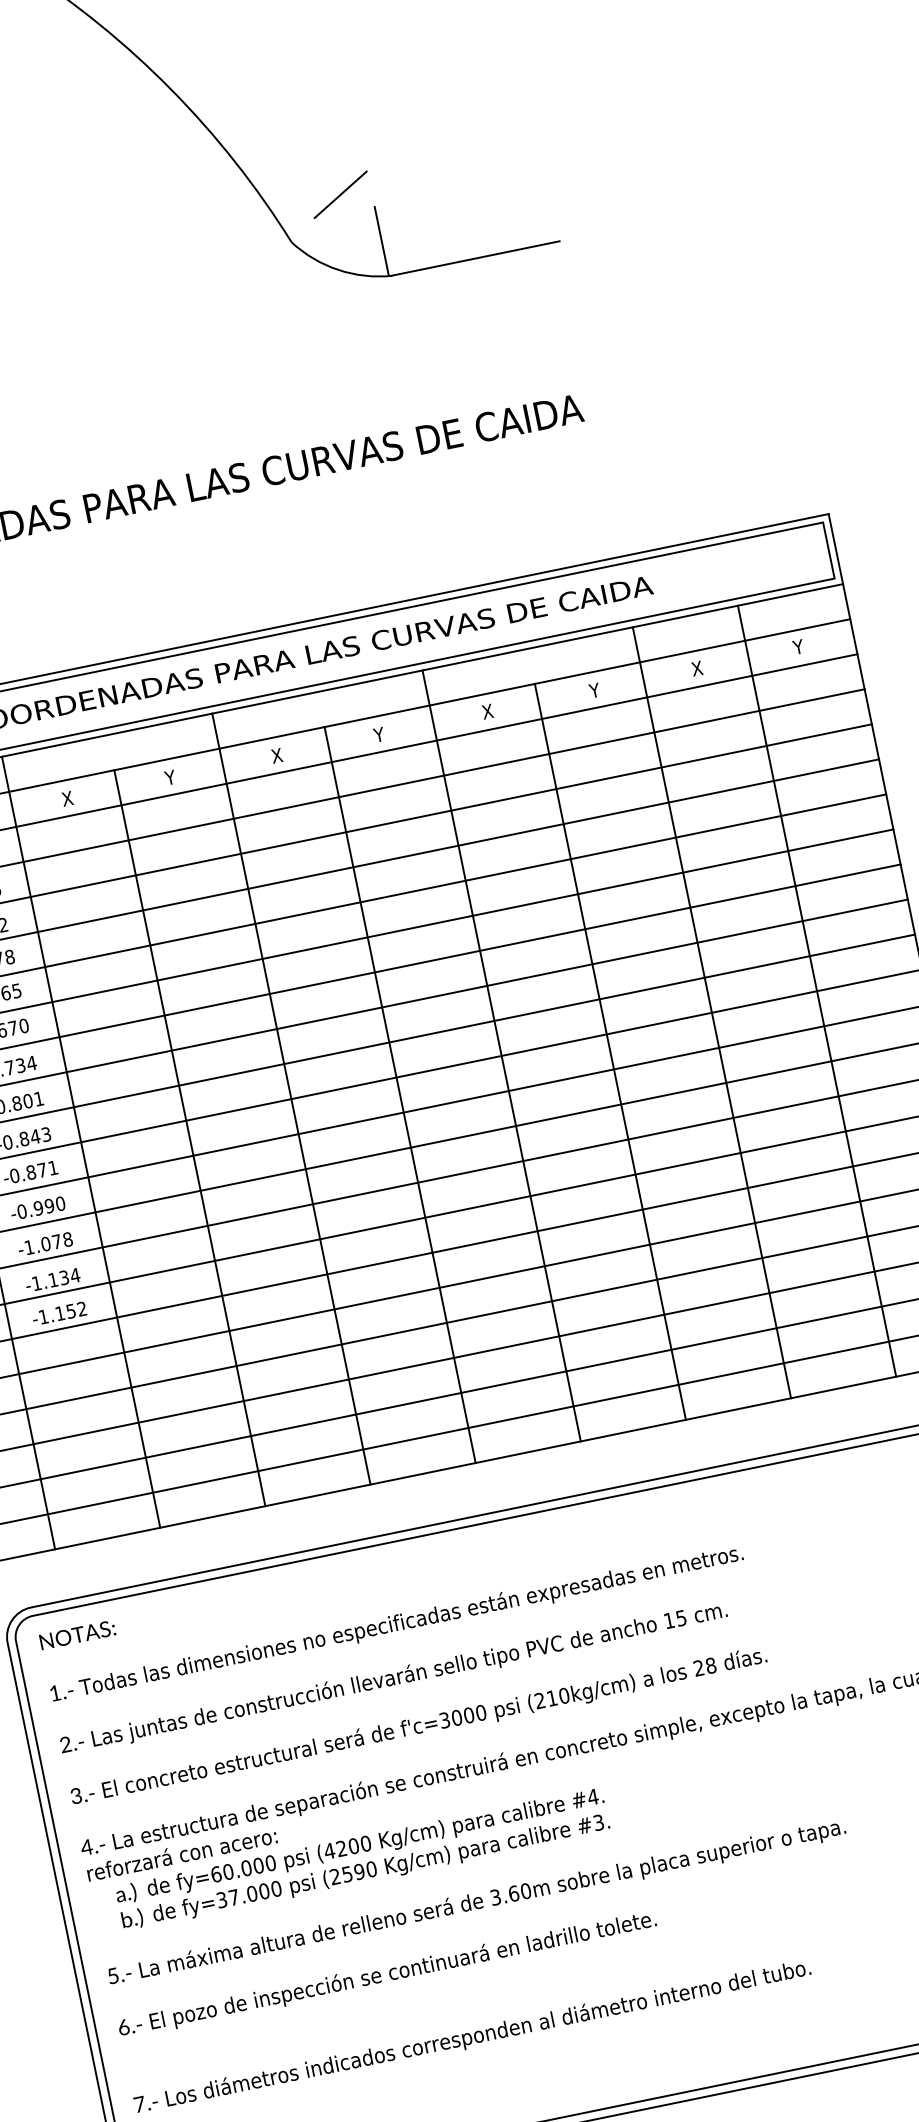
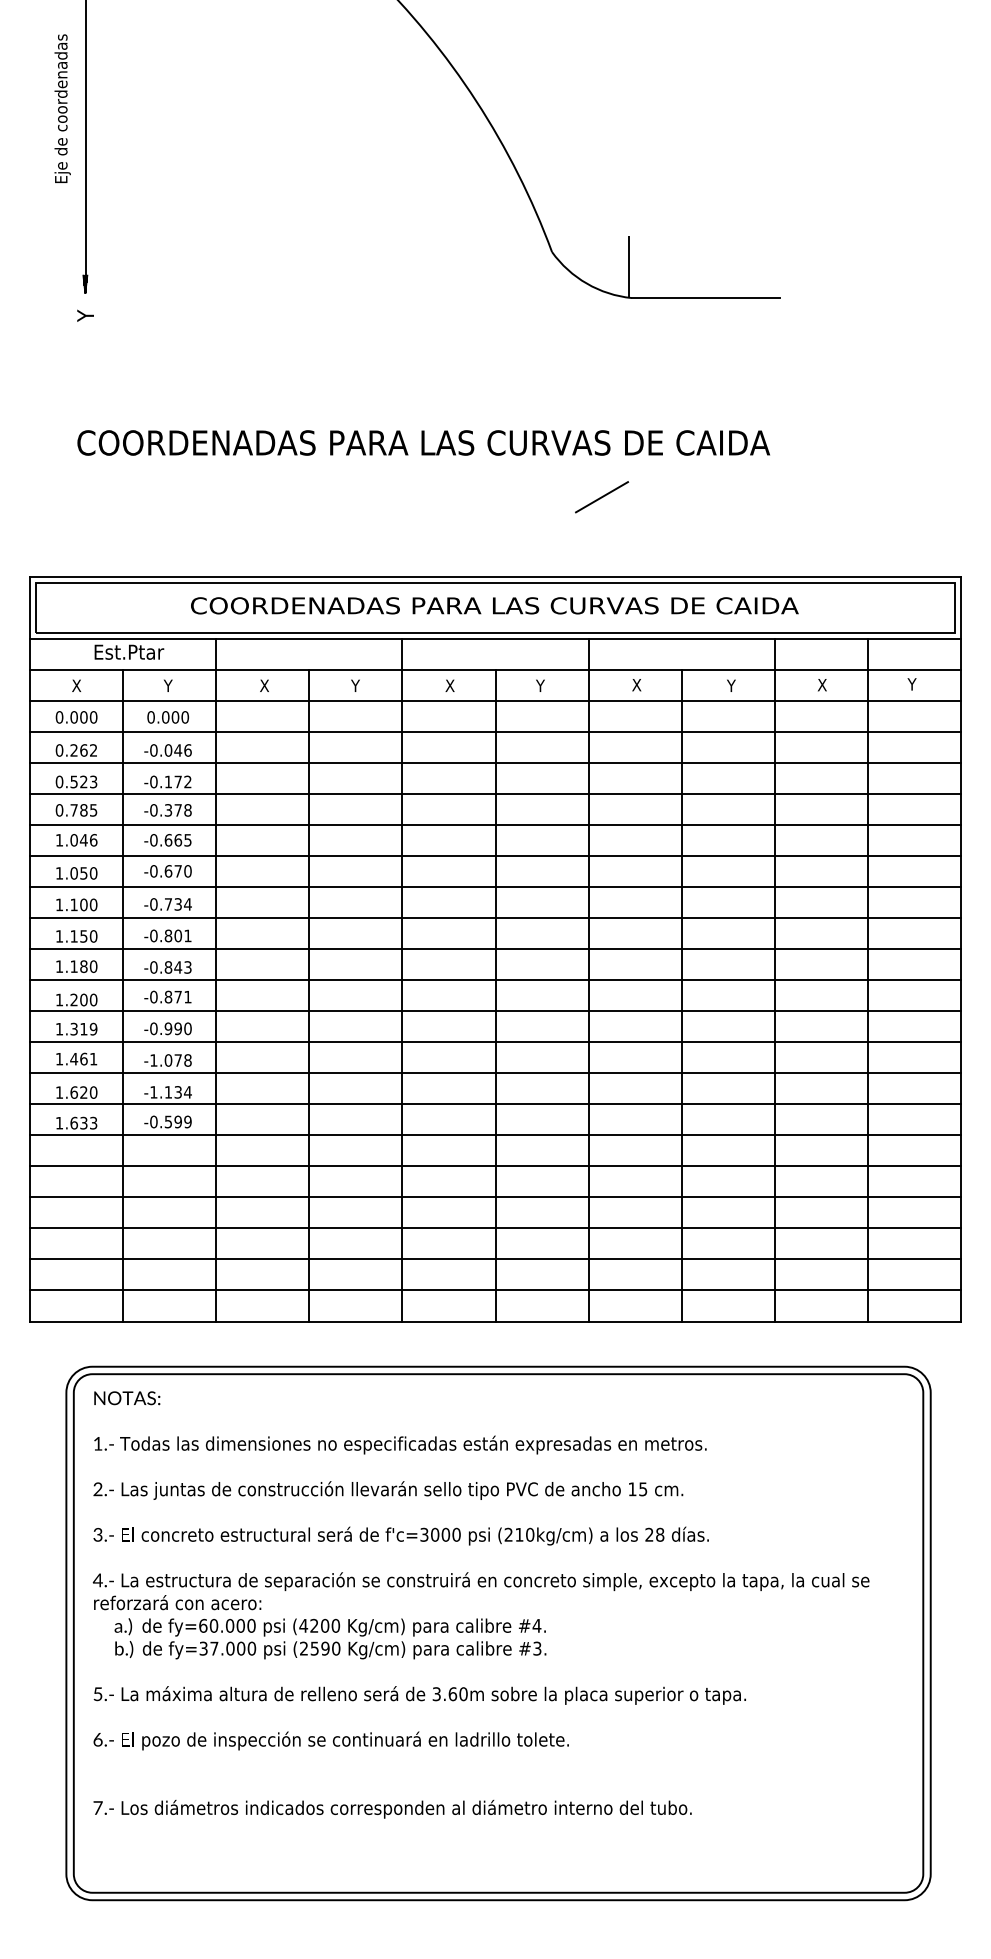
line: (340, 195) -> (601, 497), moved
text: (62, 1312) -> (170, 1121), -1.152 -> -0.599

